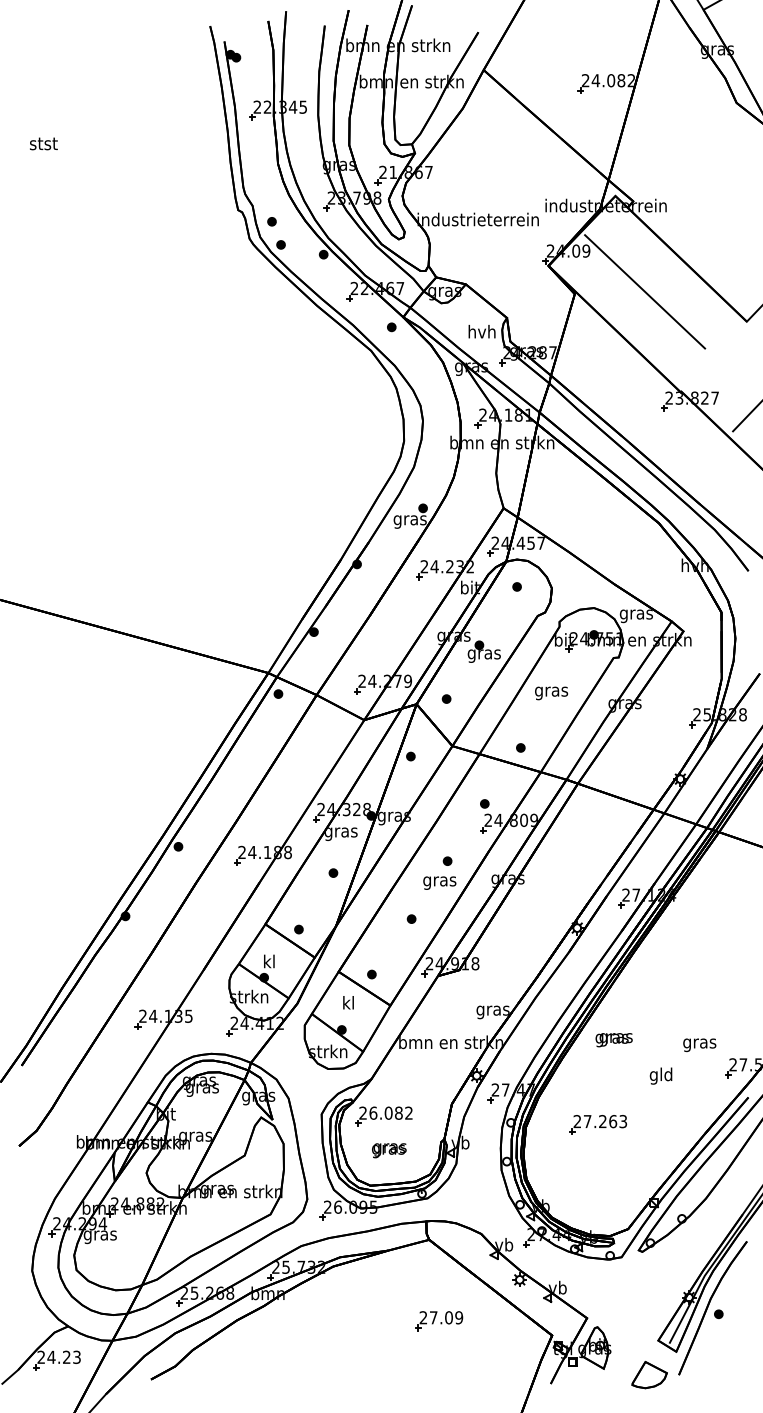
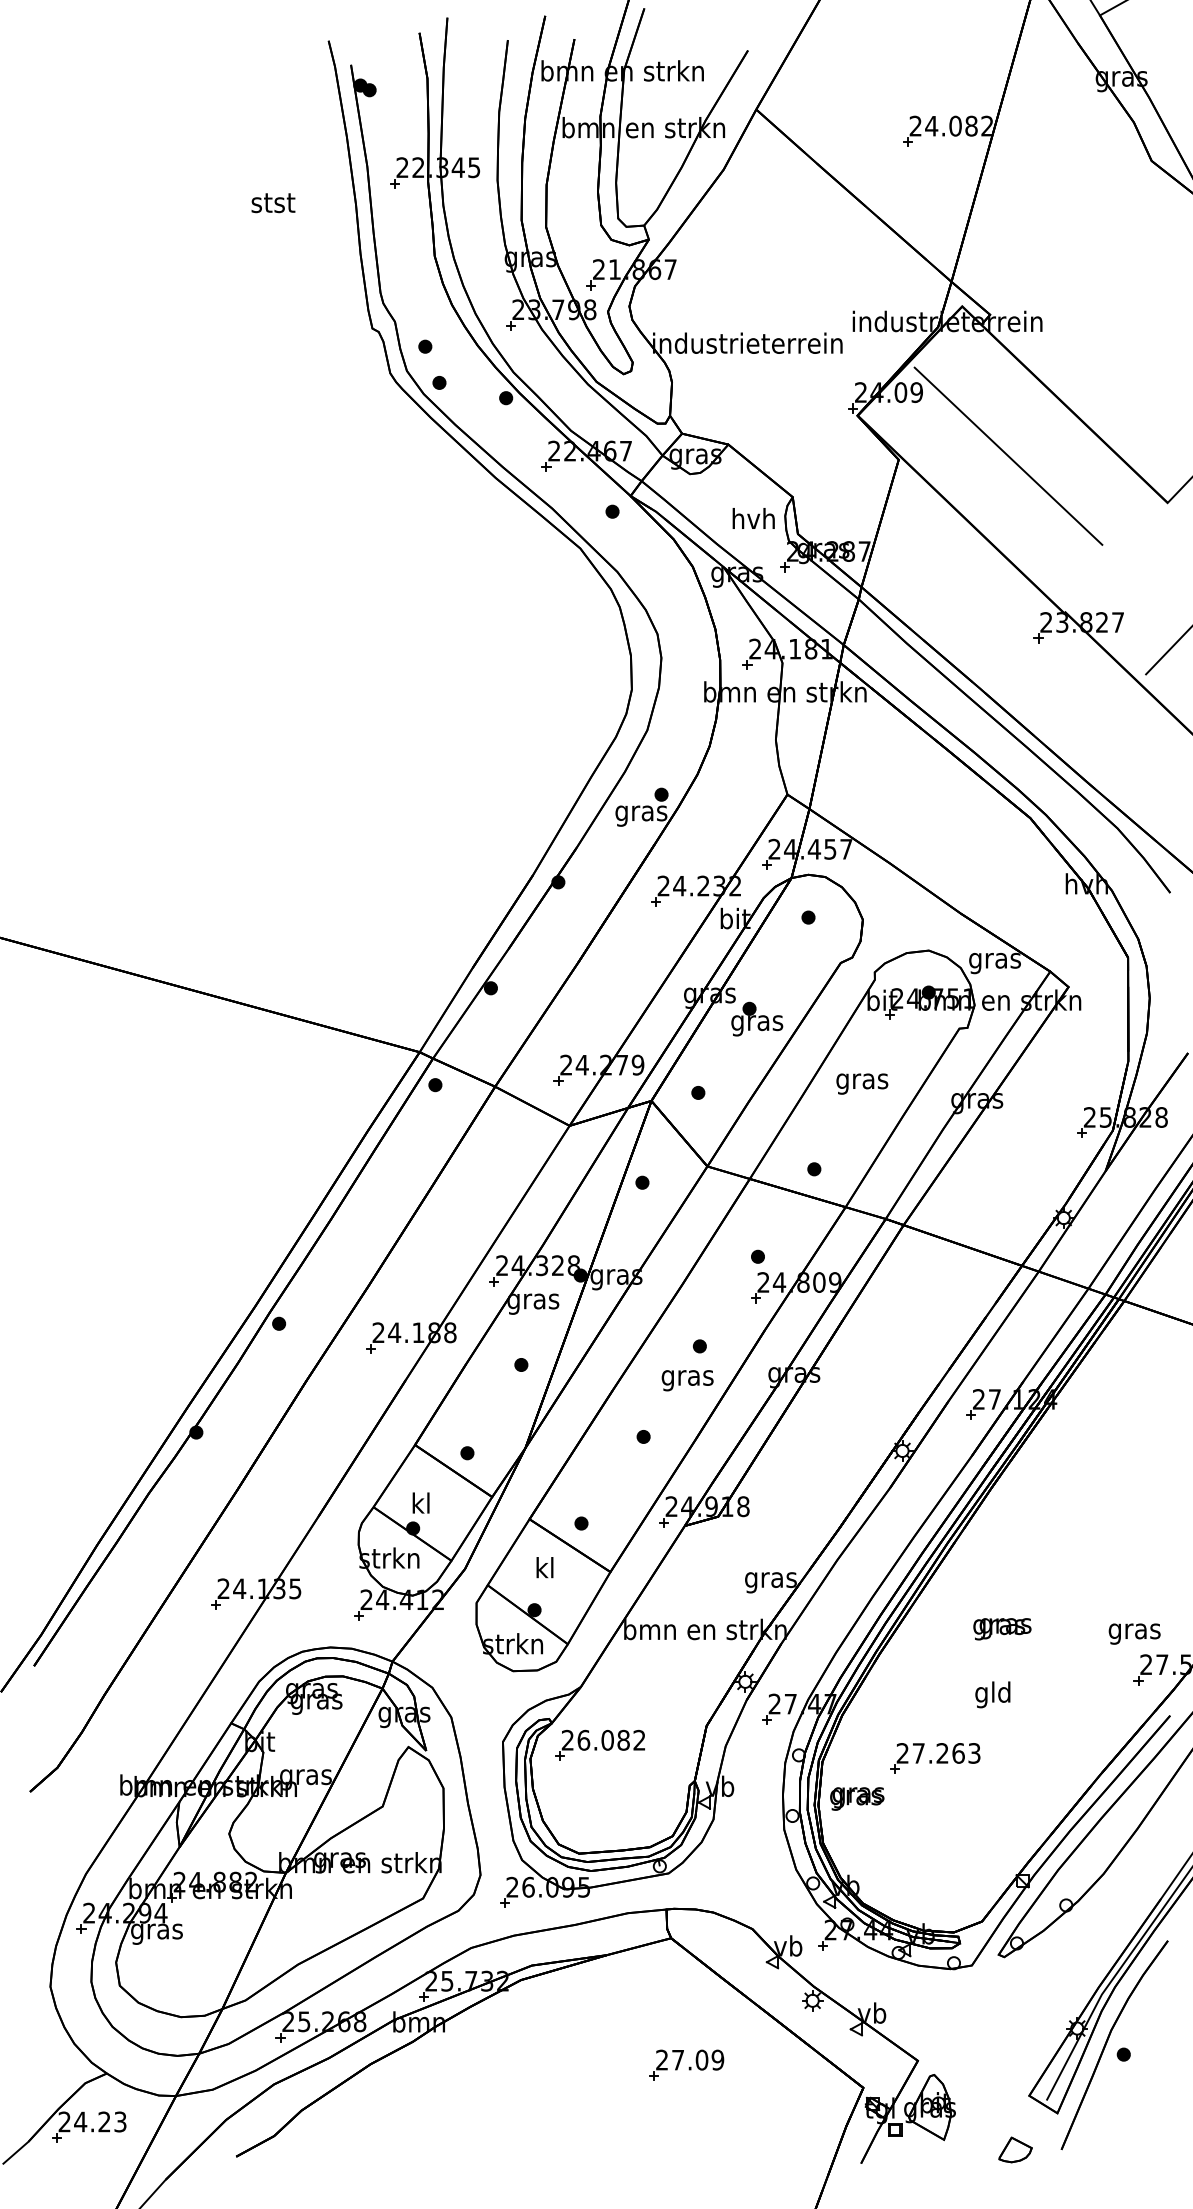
text: (43, 143) -> (272, 202), moved
text: (613, 1040) -> (1001, 1629), moved
text: (699, 1045) -> (1134, 1634), moved
text: (660, 1075) -> (992, 1693), moved
text: (389, 1150) -> (857, 1798), moved
part: (649, 1375) -> (1015, 2150), size x0.6

